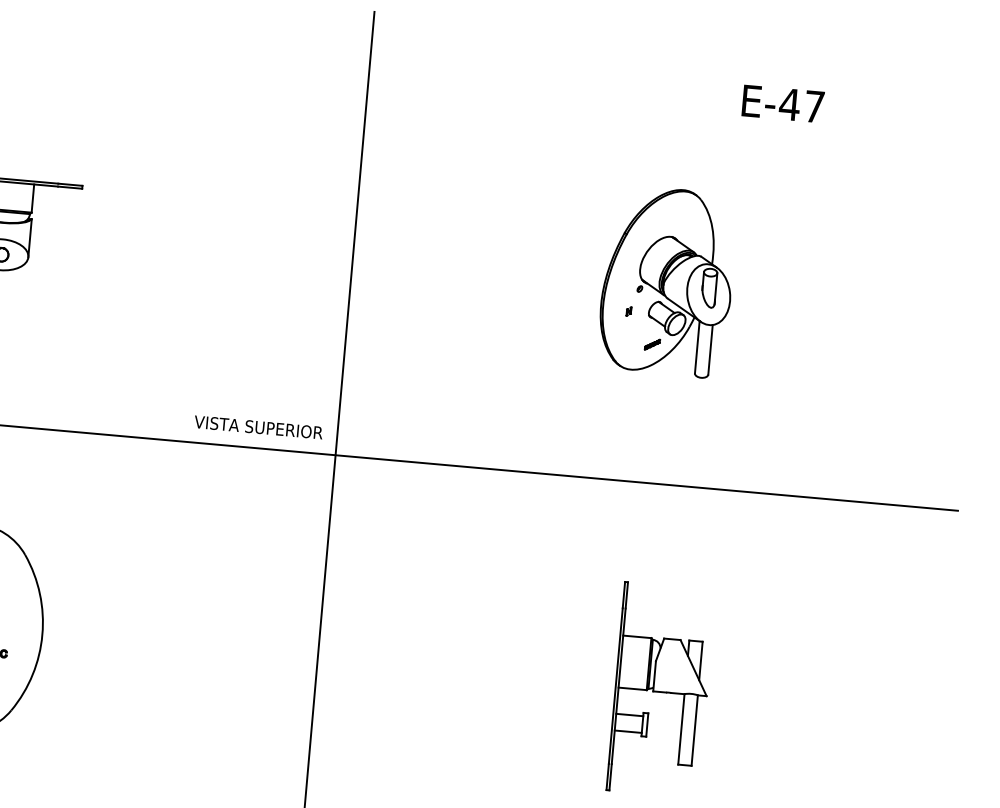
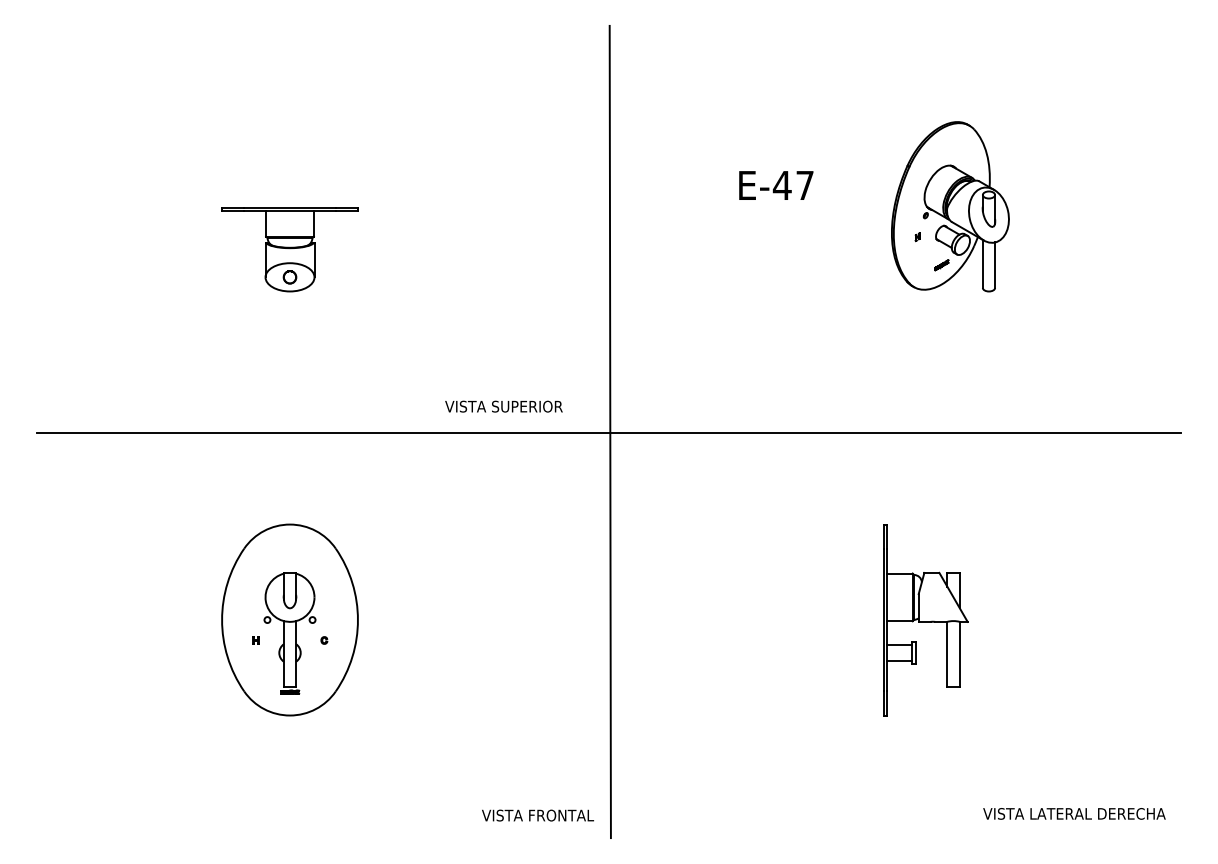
text: (783, 103) -> (776, 185), moved
part: (667, 281) -> (950, 206), moved
text: (258, 427) -> (503, 406), moved

